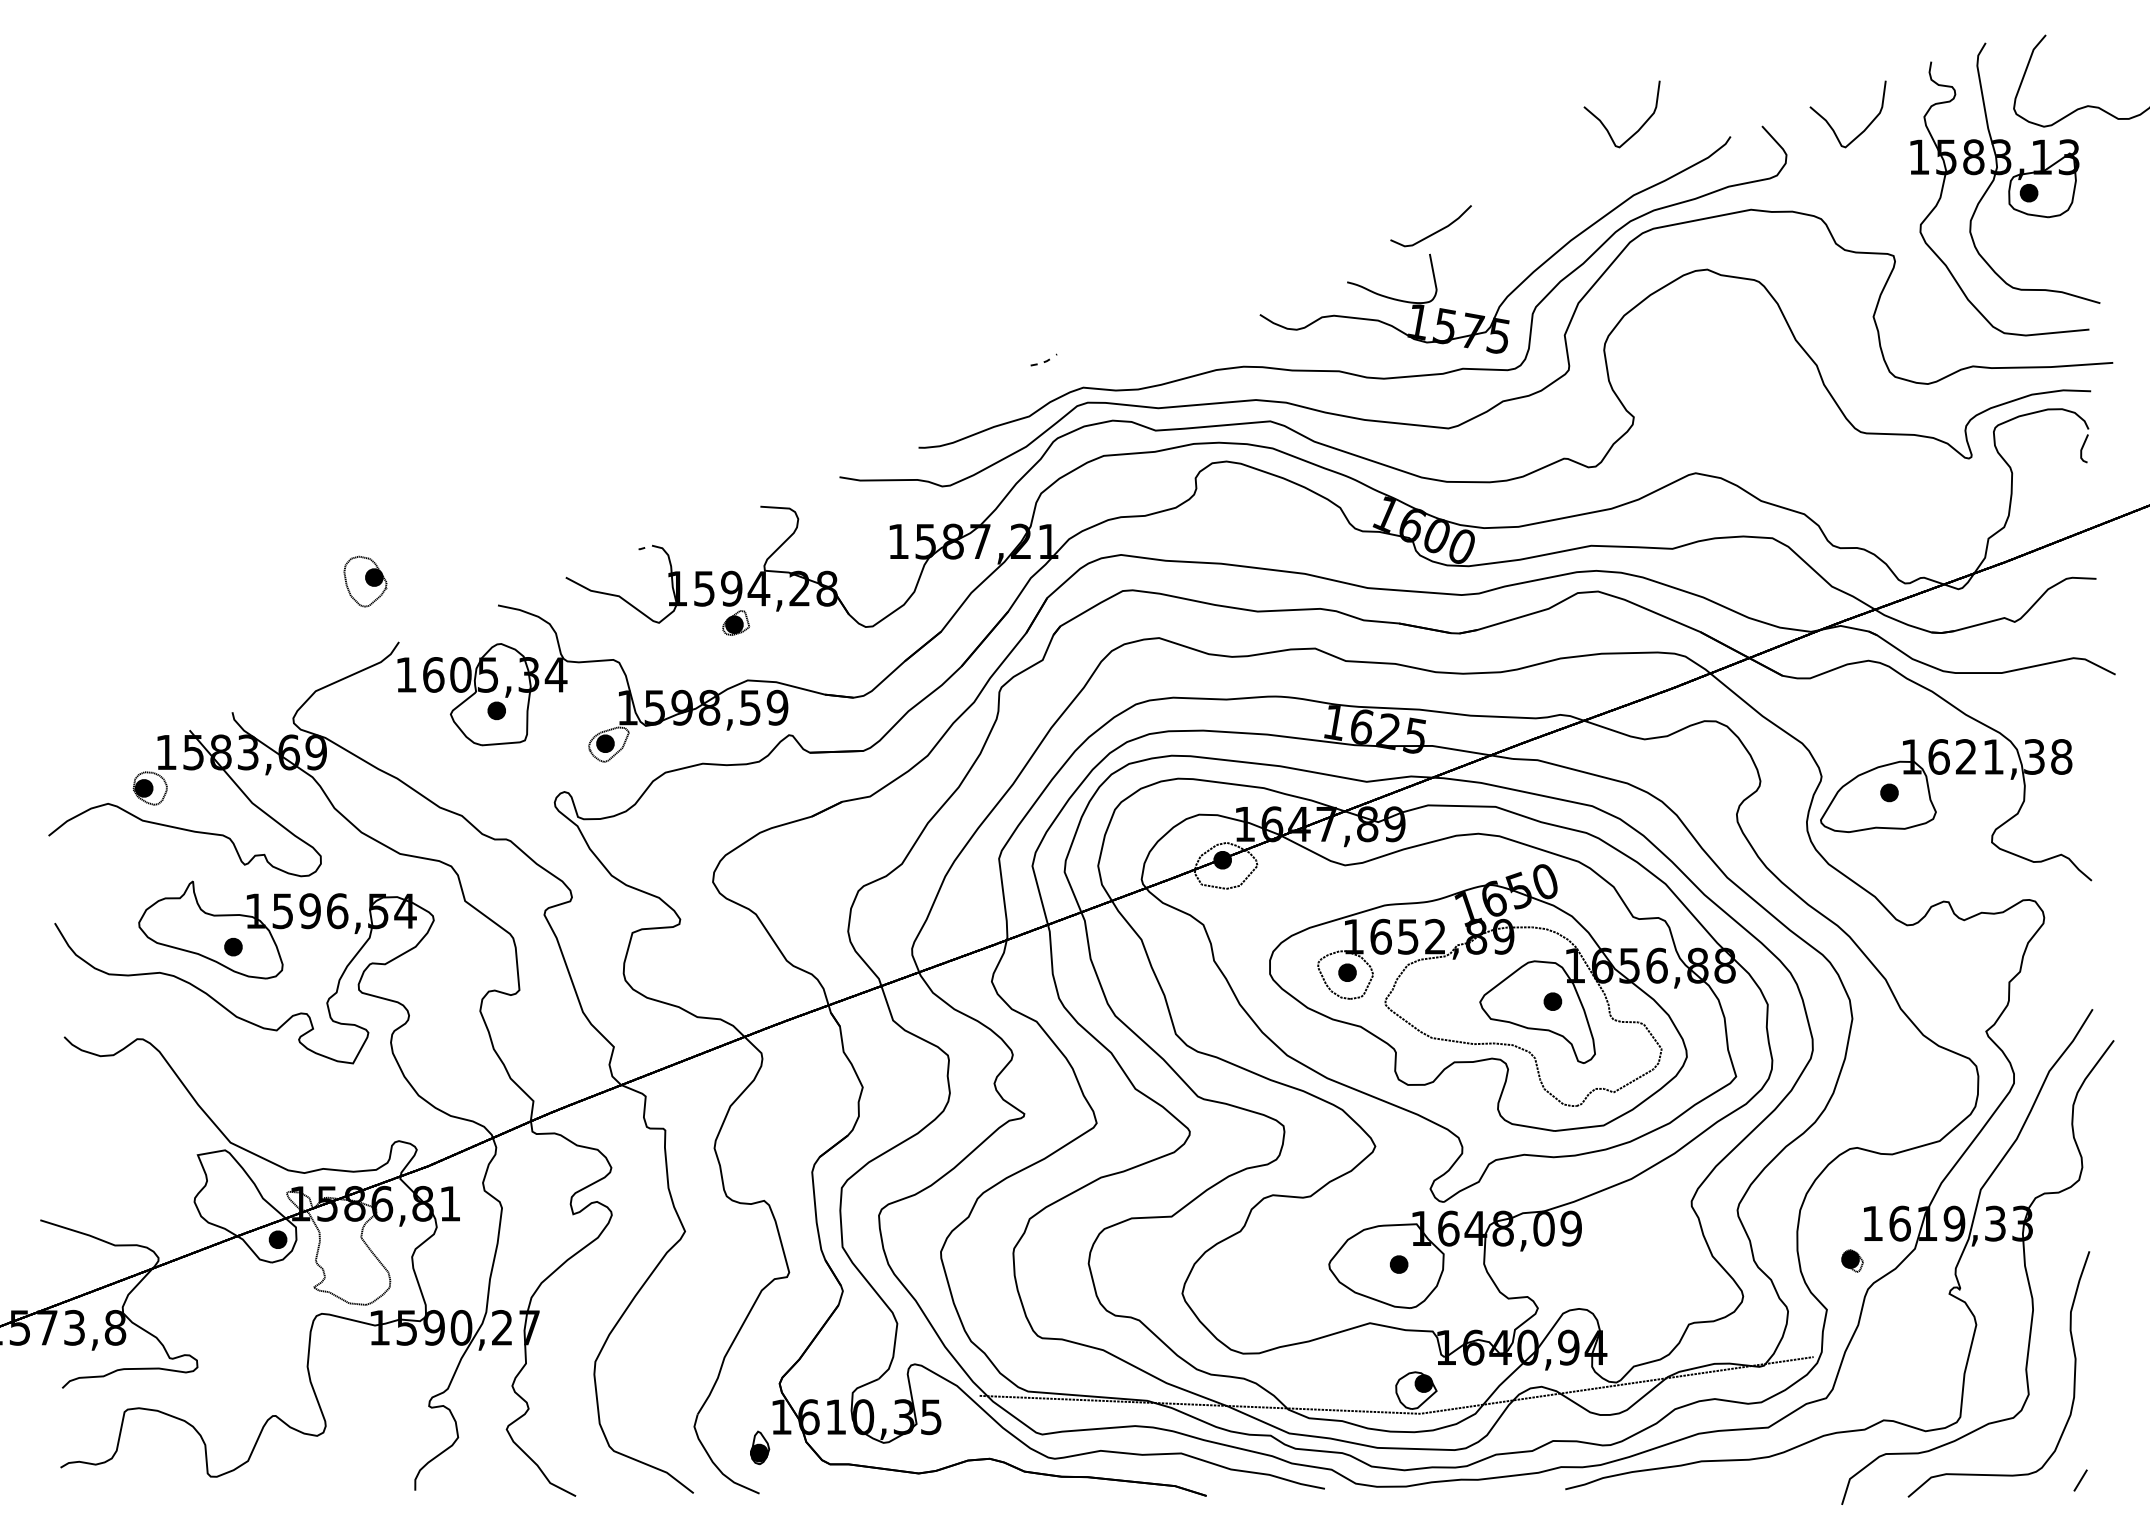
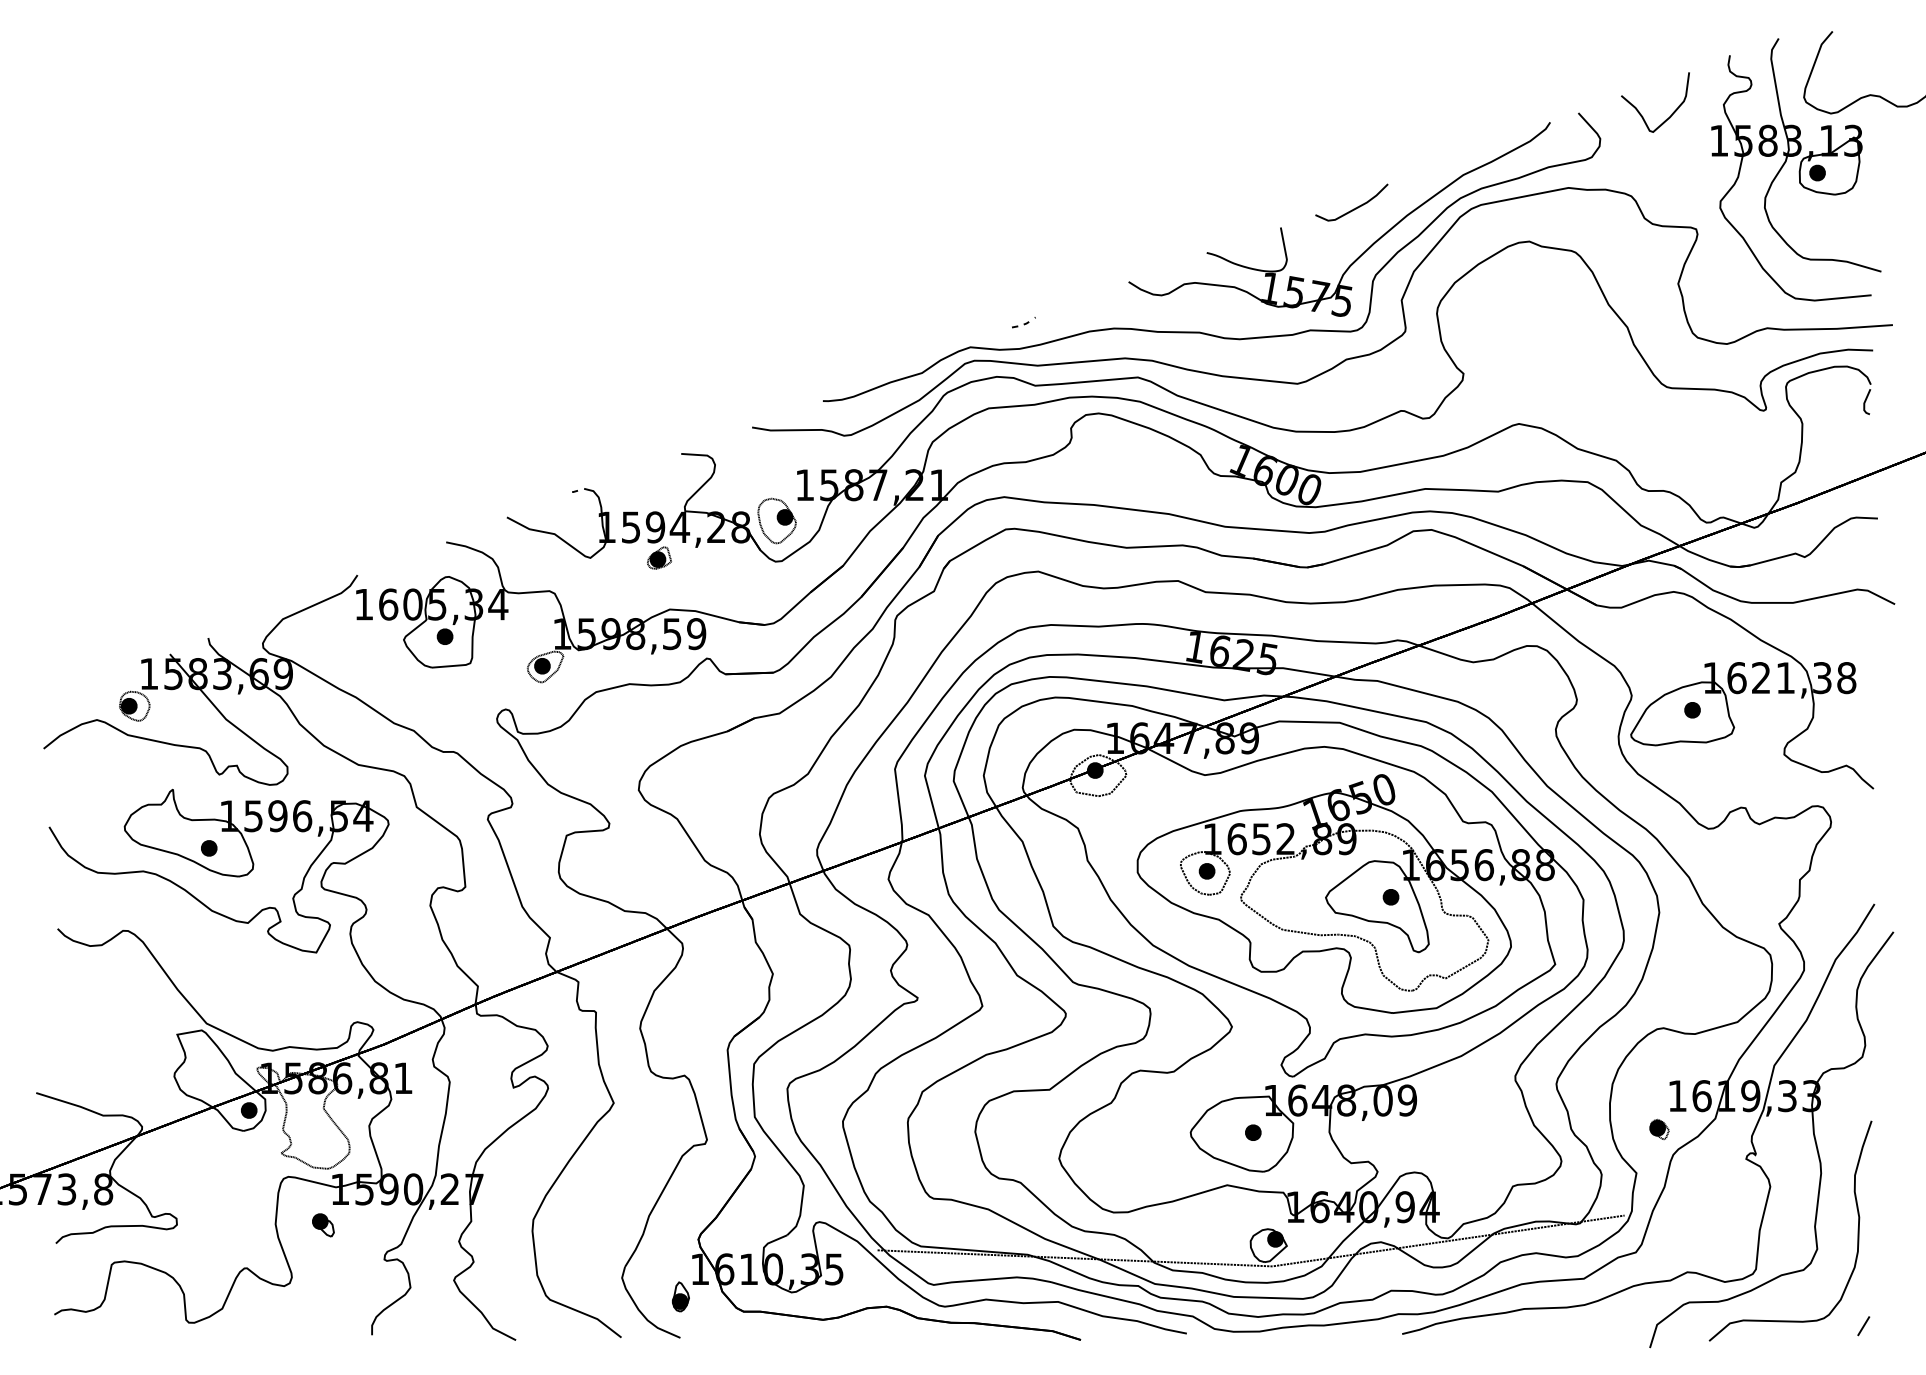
curve: (1604, 124) -> (1437, 111), removed
curve: (1433, 232) -> (1353, 208), moved
part: (1043, 359) -> (1023, 322), moved
part: (365, 581) -> (777, 520), moved
part: (360, 1367) -> (323, 1224), added

